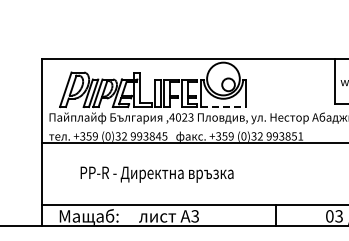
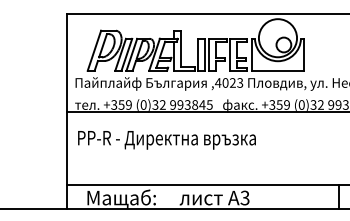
line: (223, 107) -> (278, 71), dashed -> solid
text: (156, 174) -> (166, 140), moved

